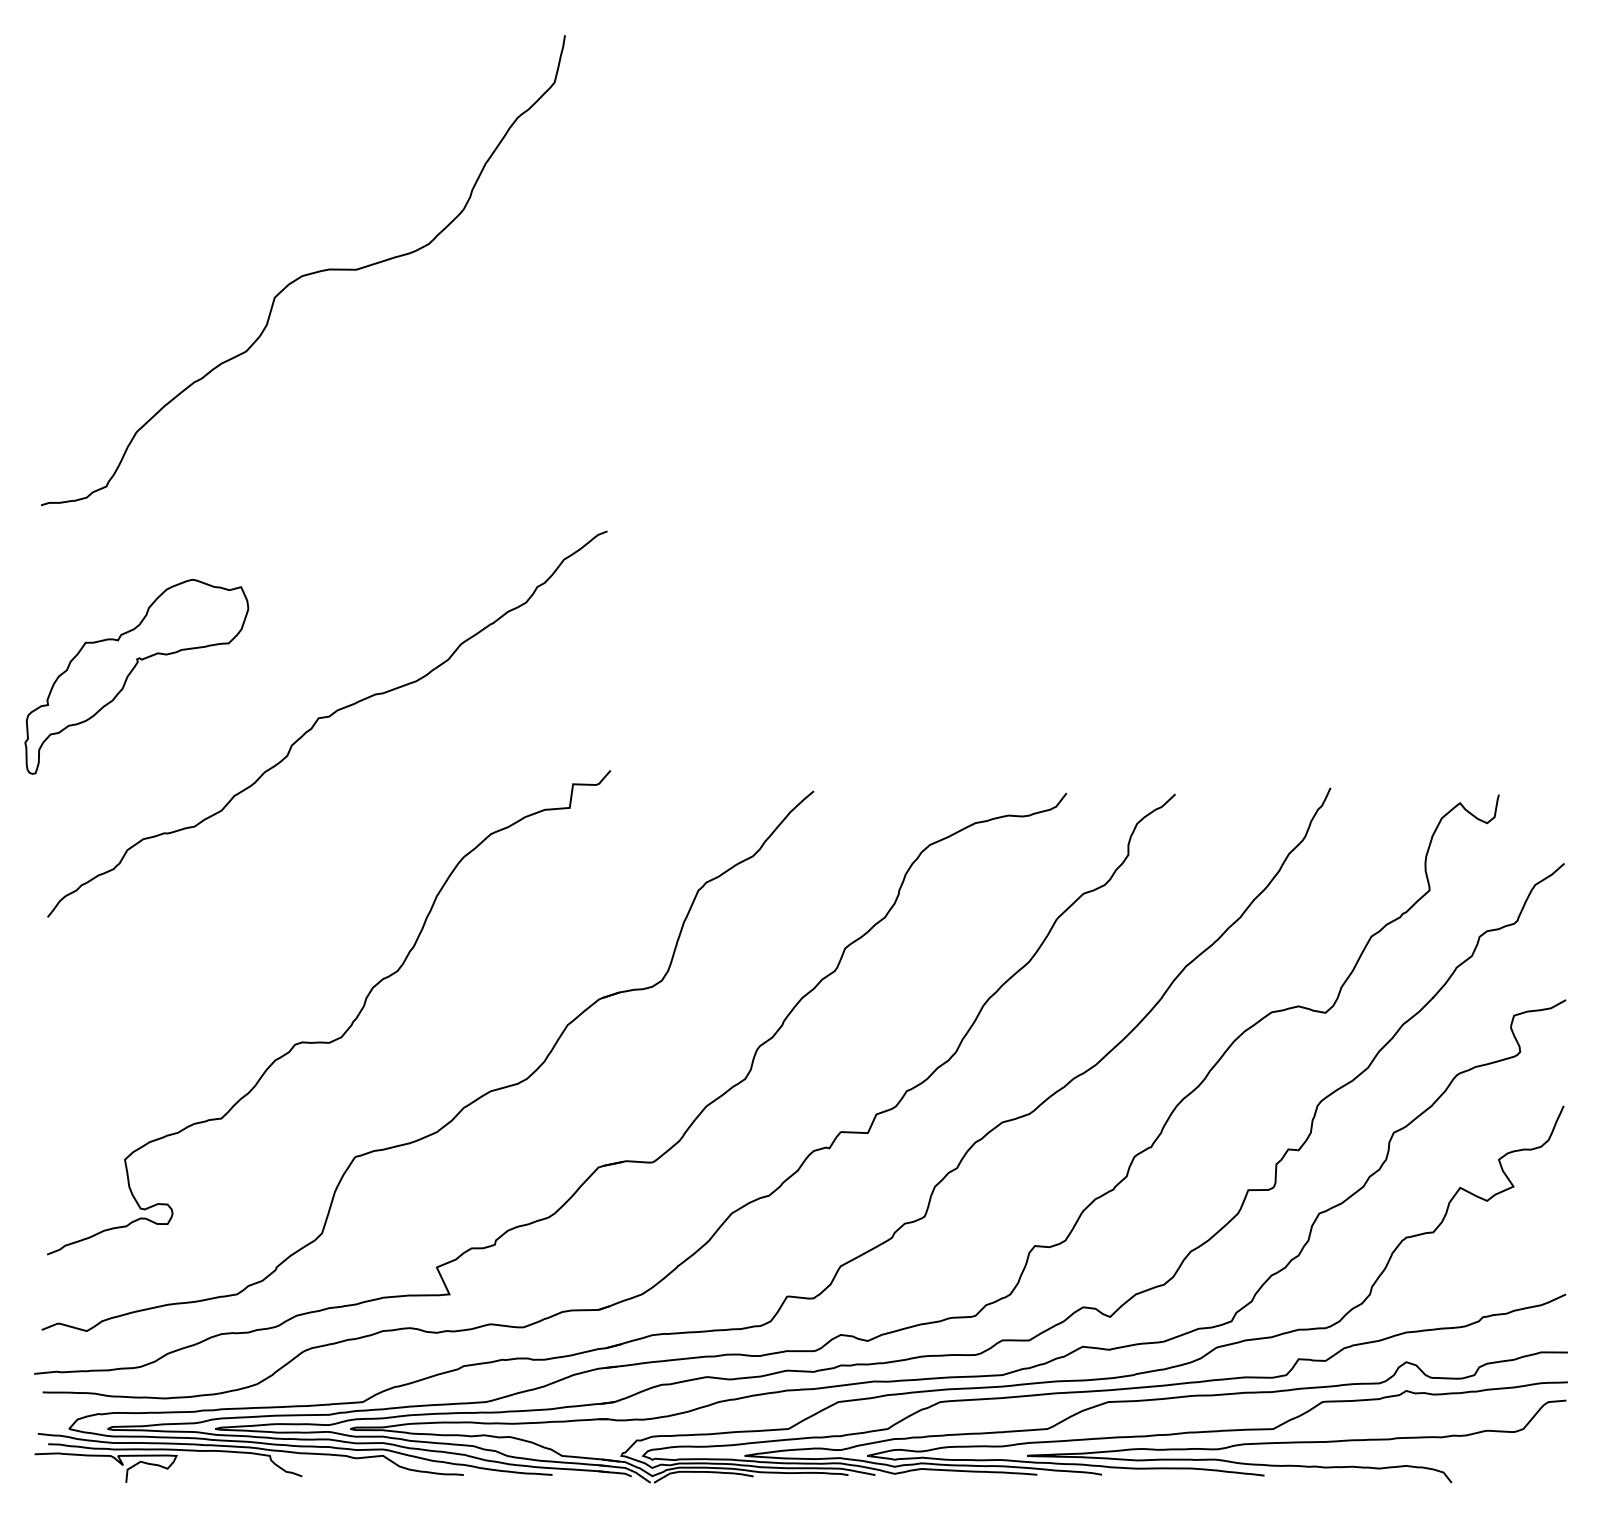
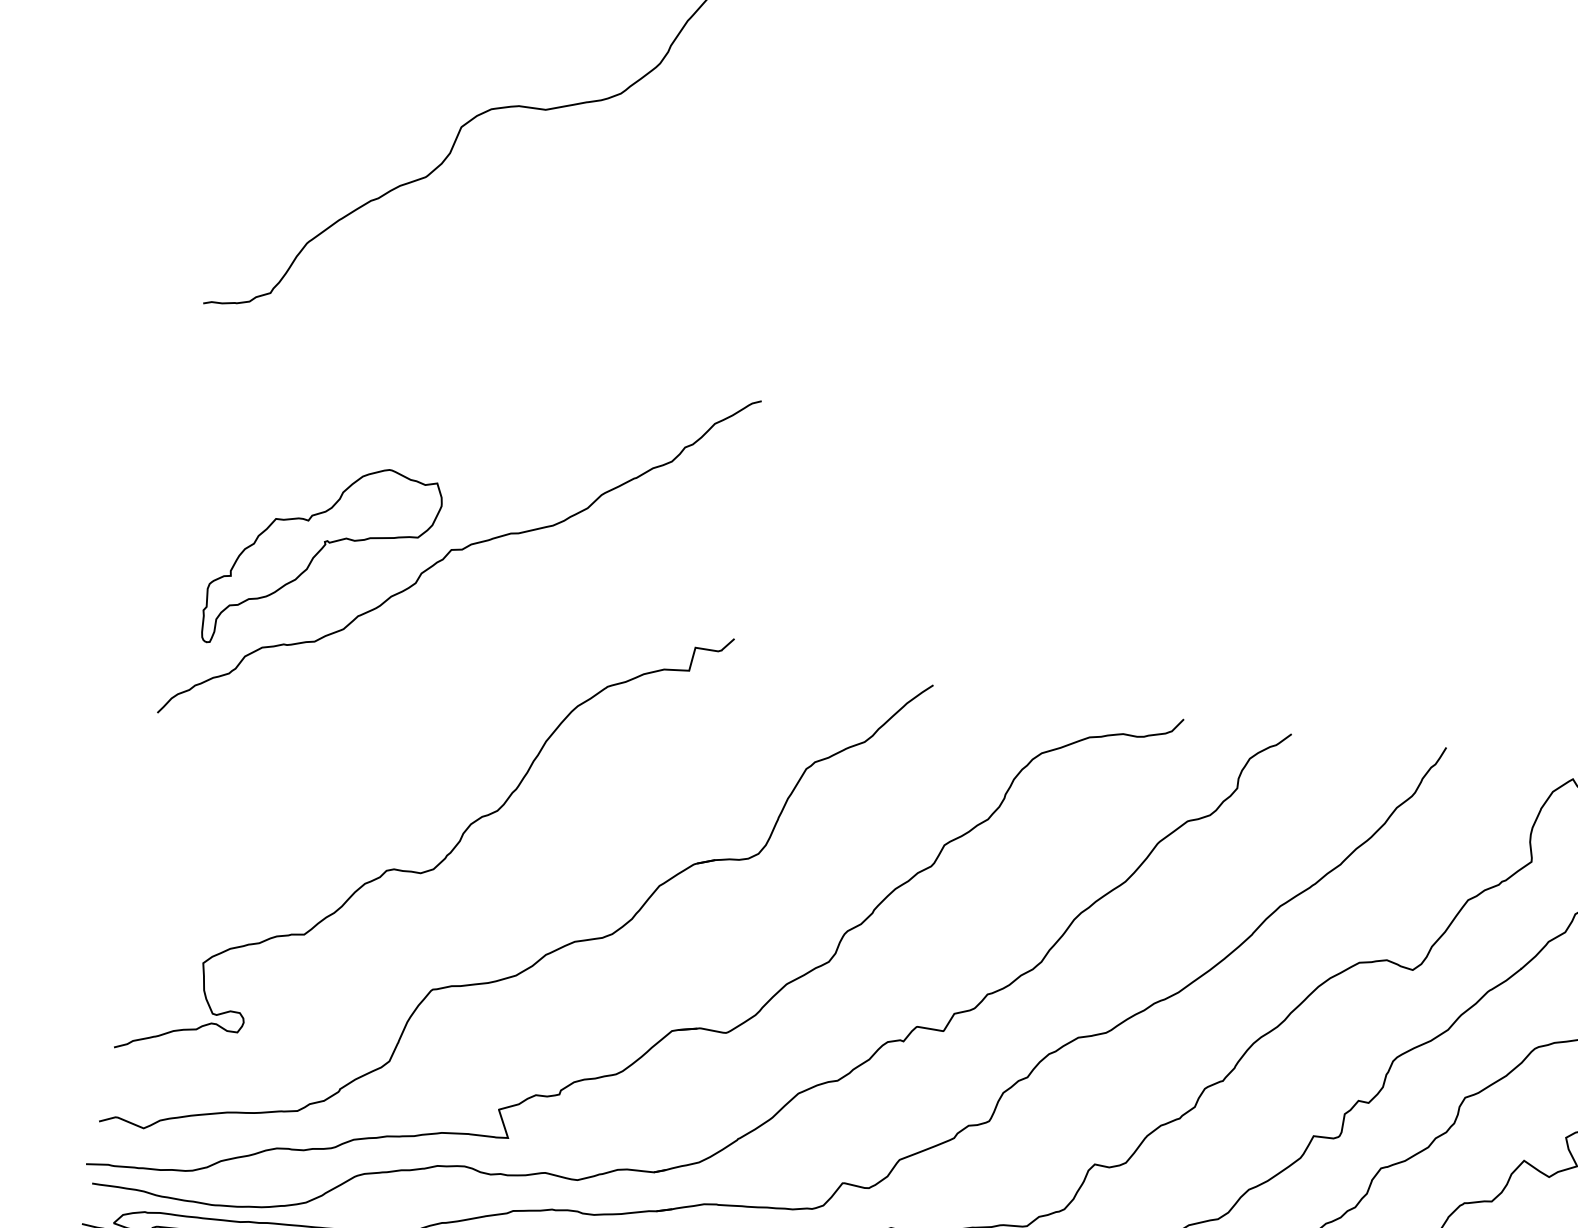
part: (136, 676) -> (322, 558), moved

